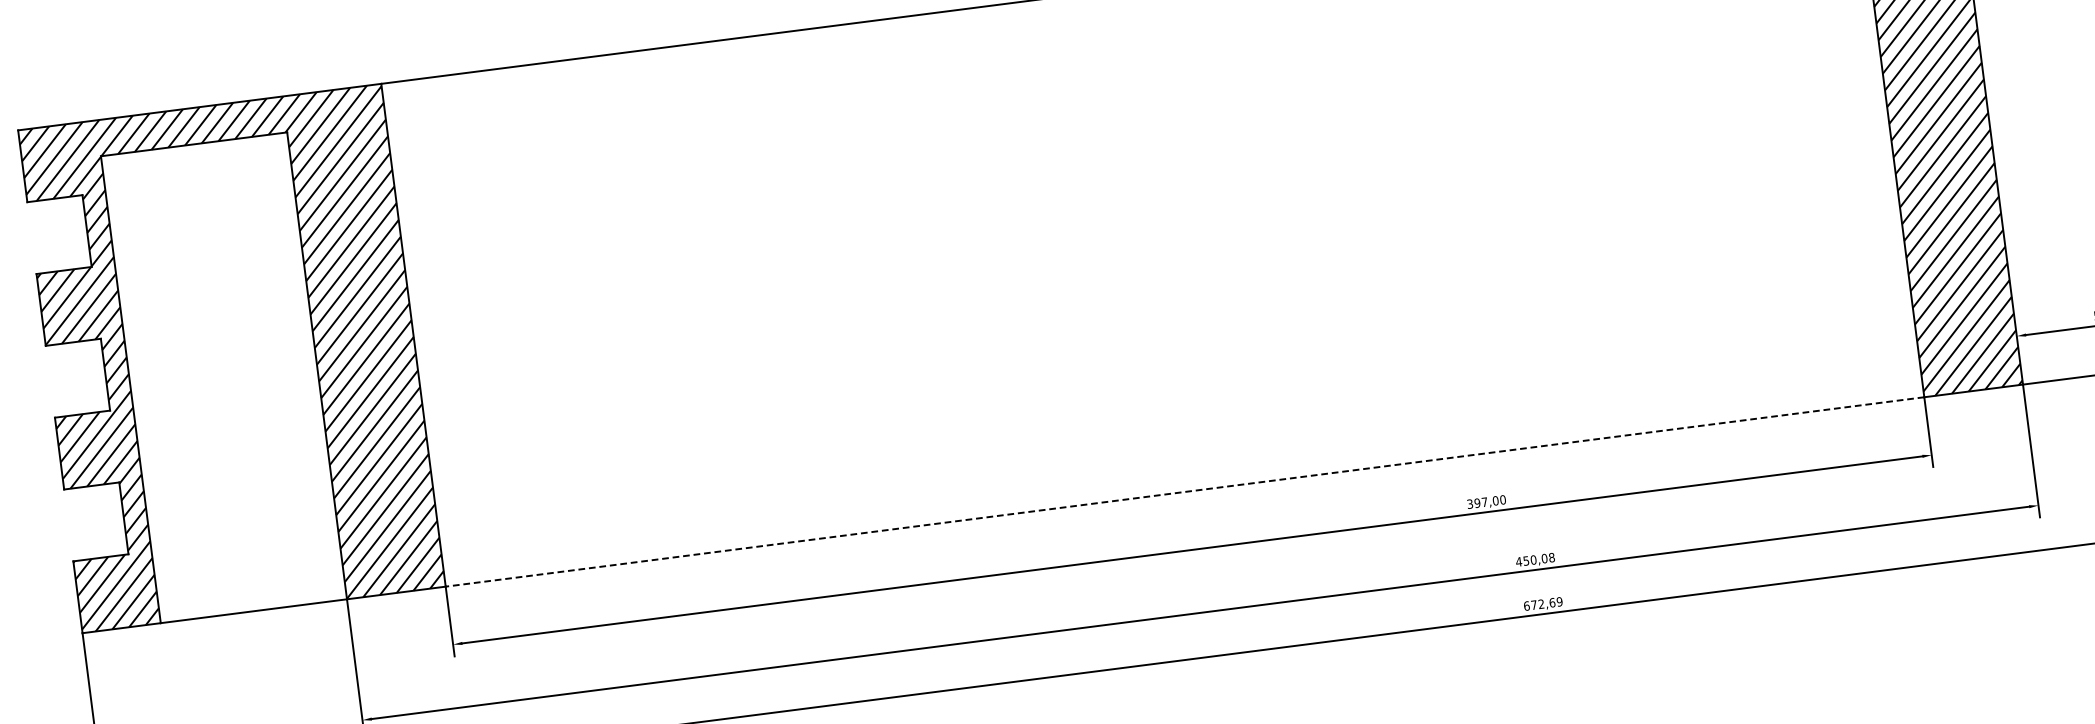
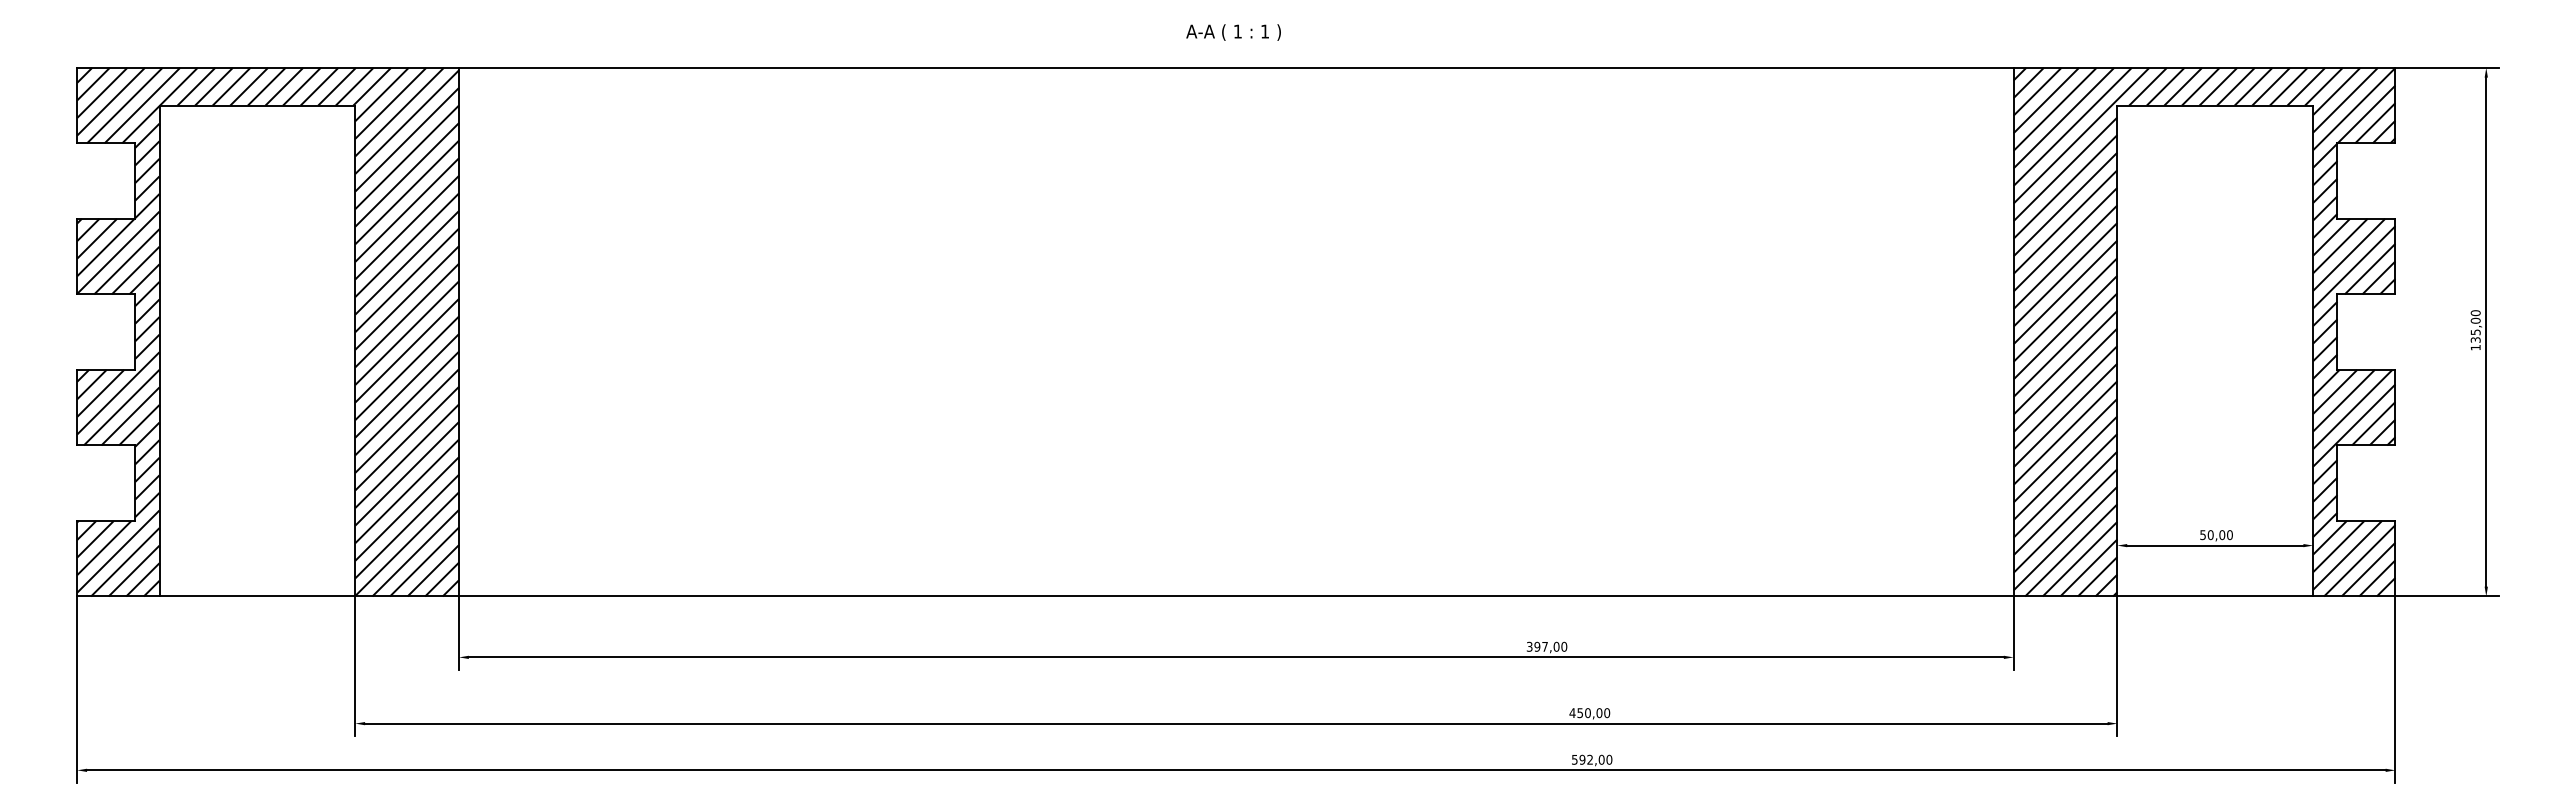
line: (1184, 492) -> (1235, 596), dashed -> solid
text: (1552, 557) -> (1607, 712), 450,08 -> 450,00
text: (1542, 603) -> (1591, 759), 672,69 -> 592,00

